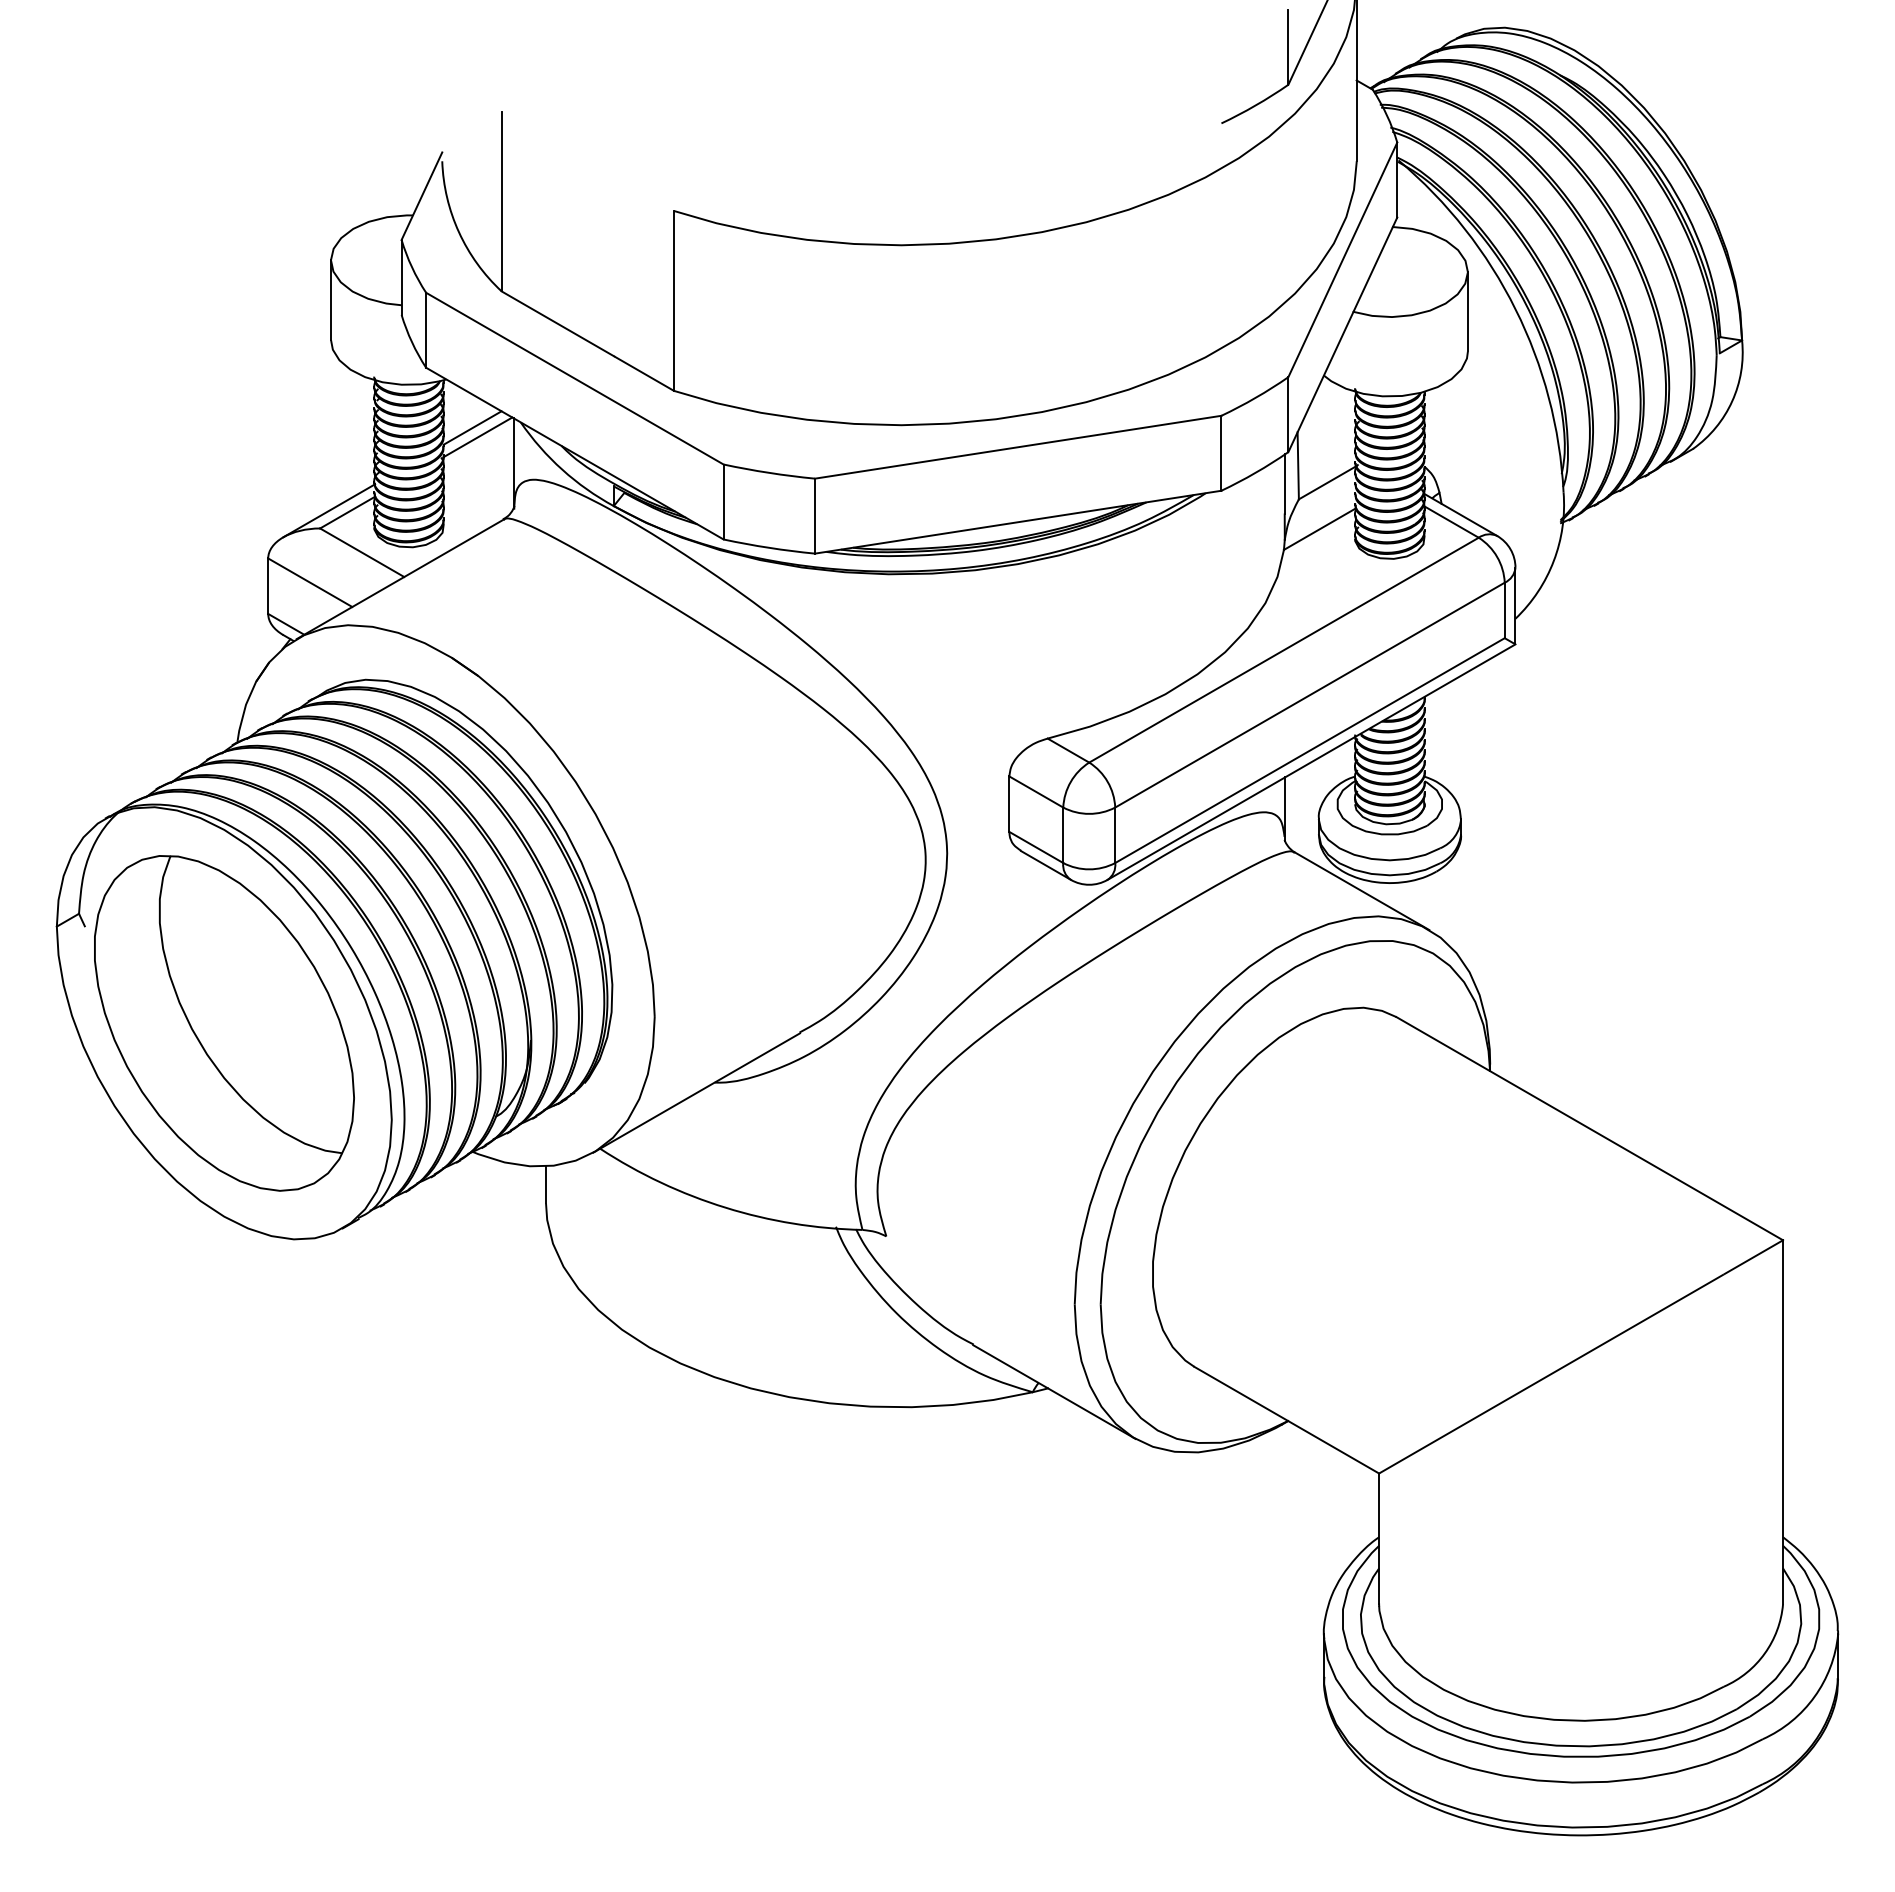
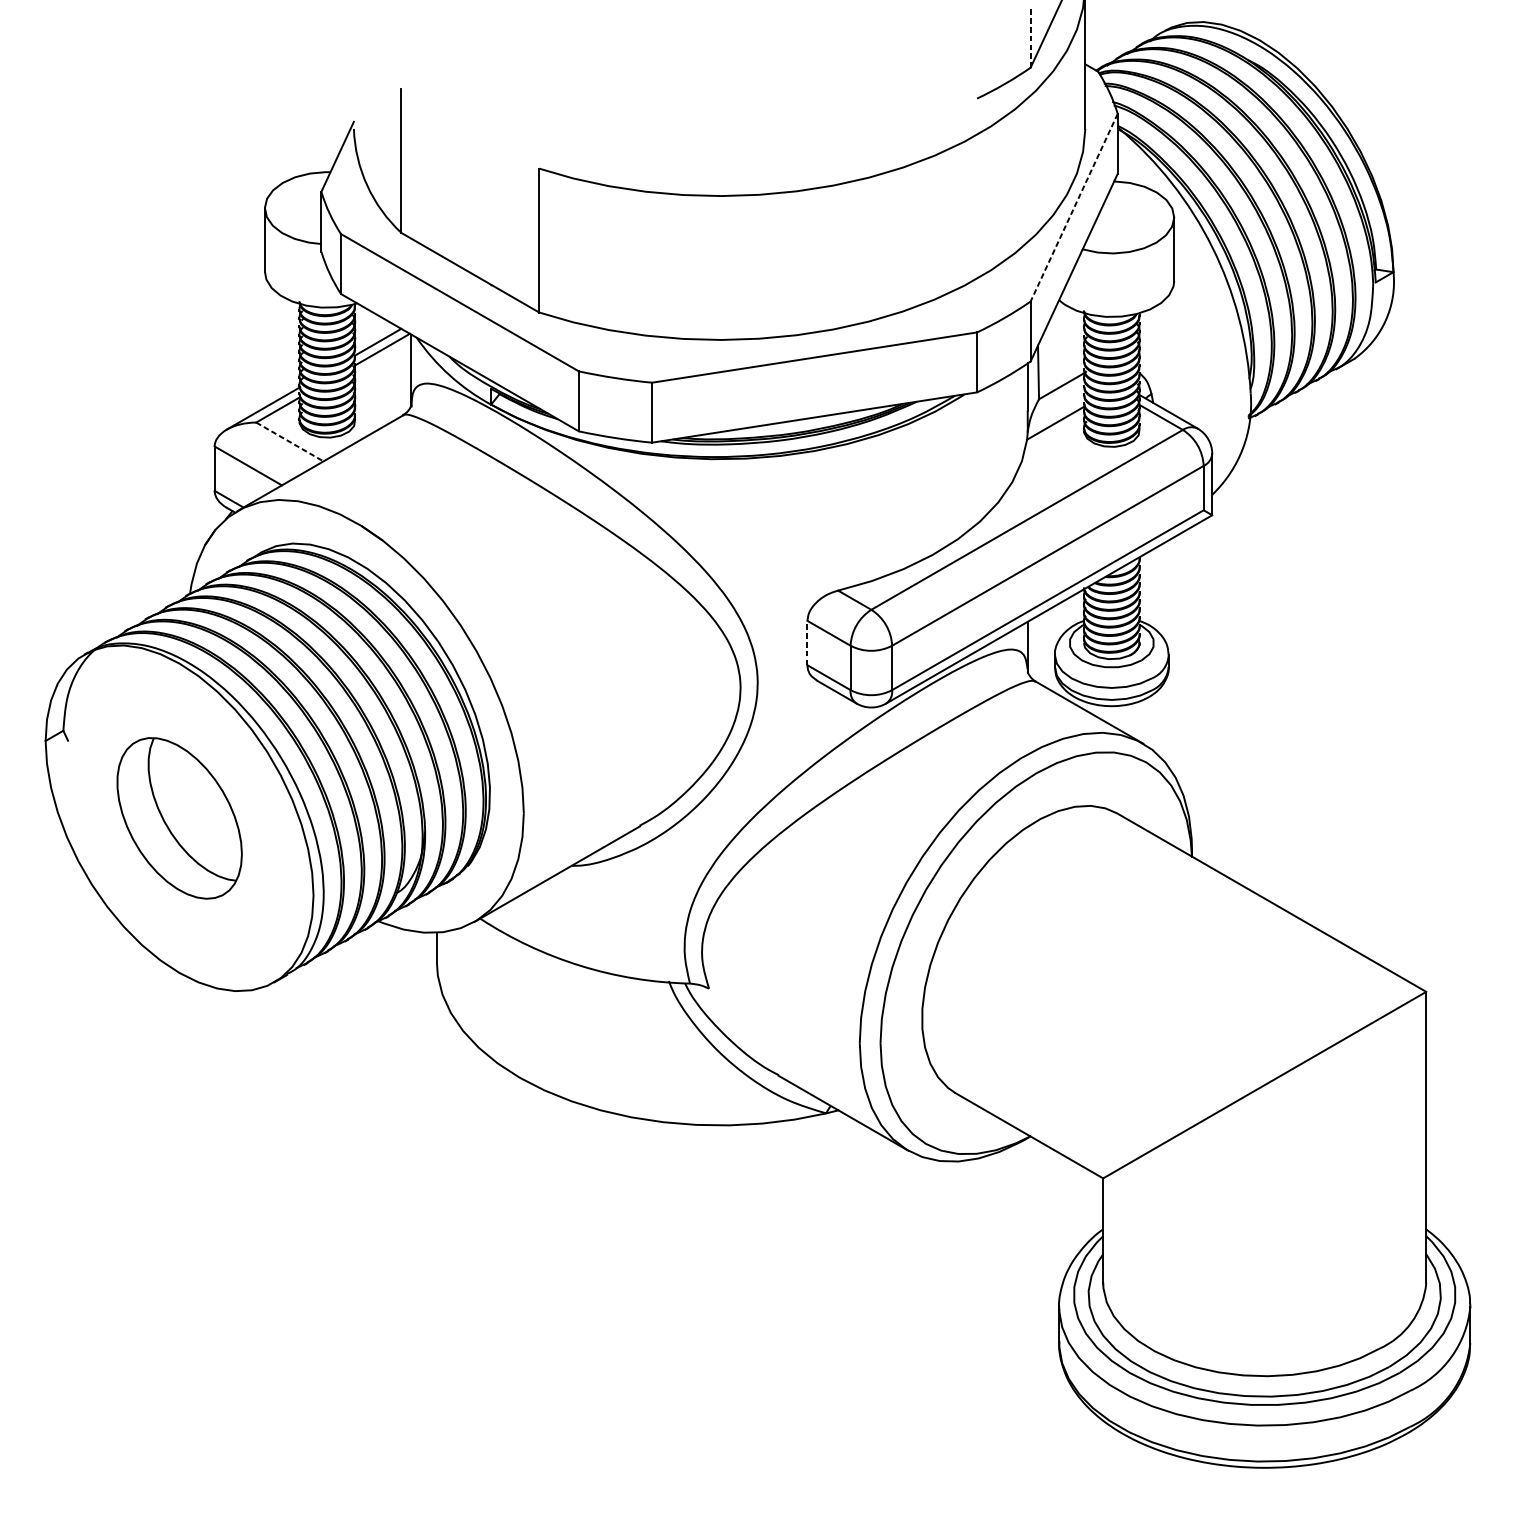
line: (1288, 46) -> (1030, 37), solid -> dashed
line: (1342, 260) -> (1073, 208), solid -> dashed
line: (362, 552) -> (290, 441), solid -> dashed
line: (1009, 804) -> (807, 643), solid -> dashed
part: (224, 1023) -> (179, 818), size x0.6

